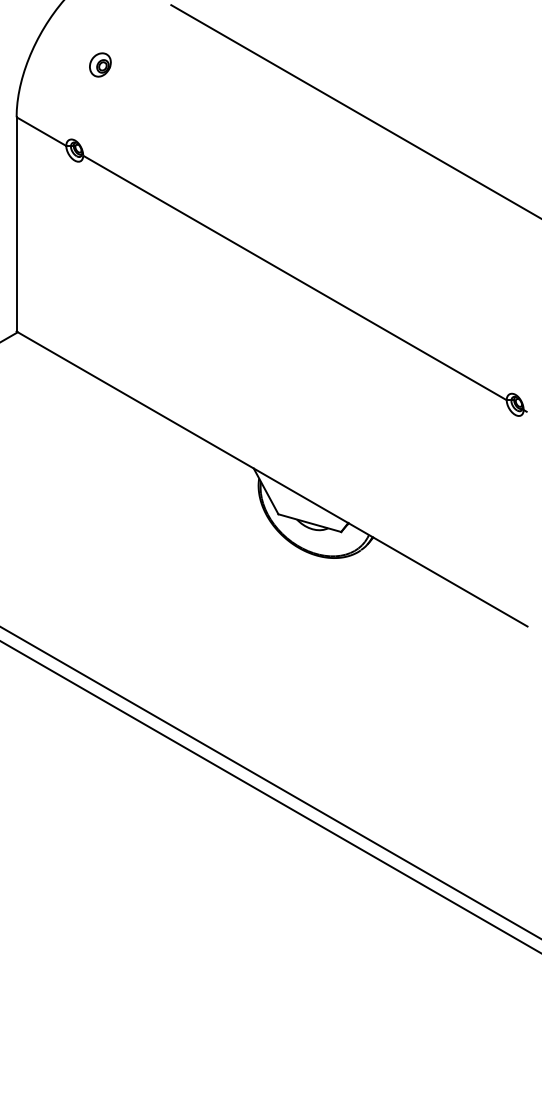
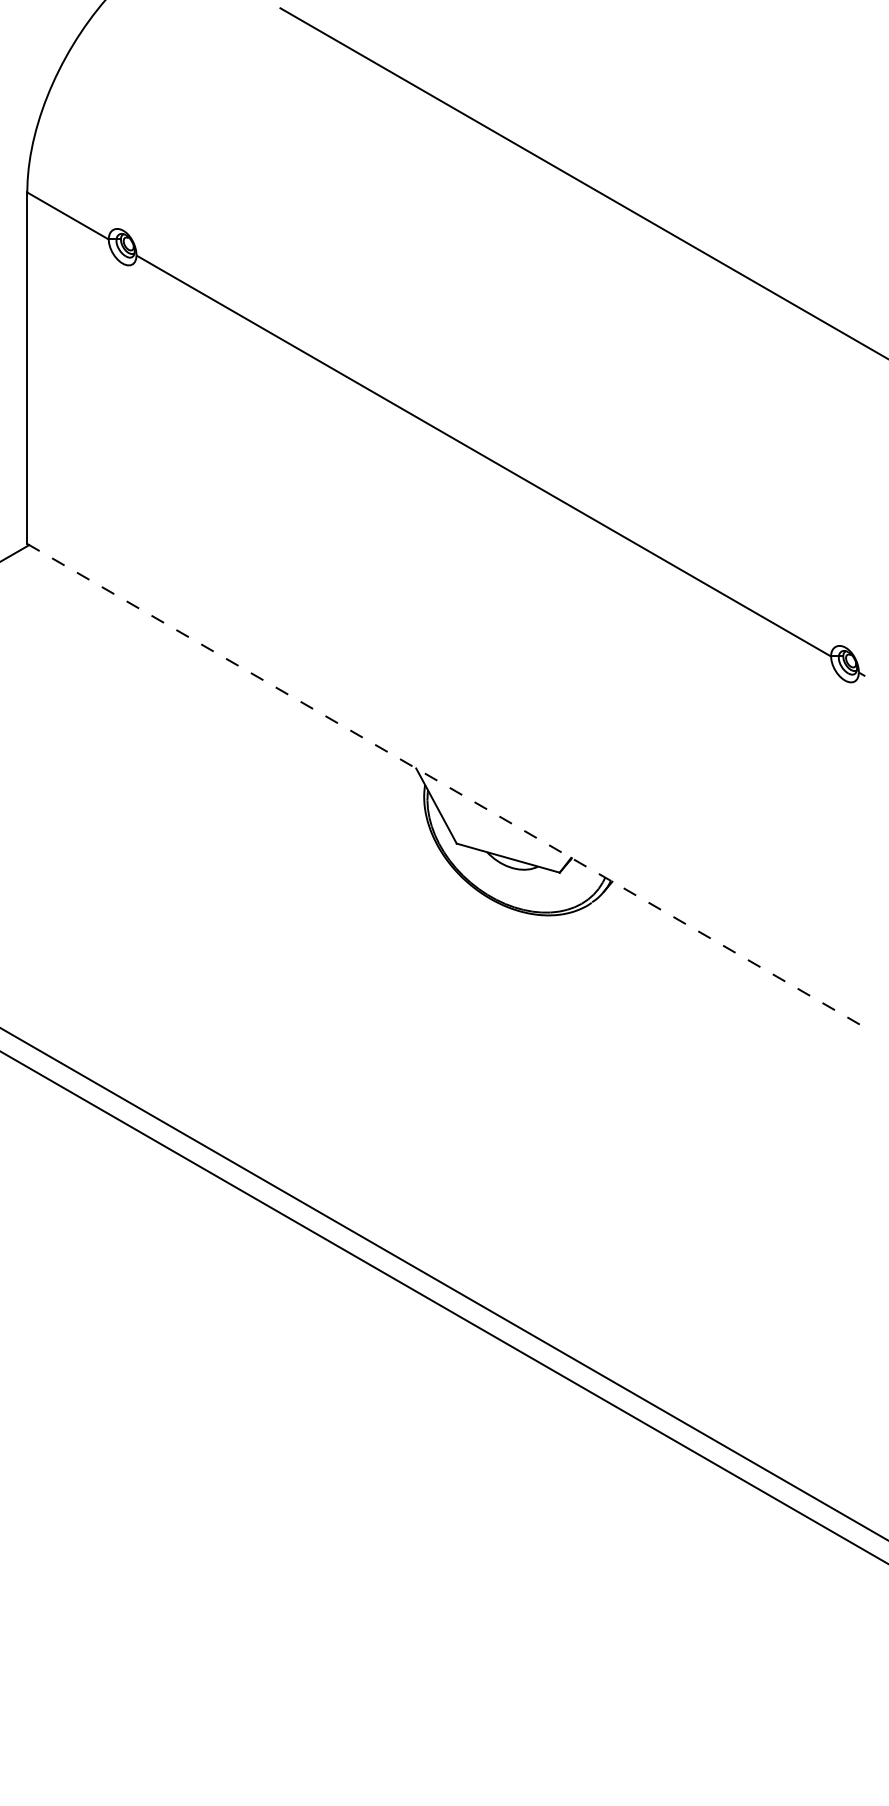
part: (100, 64) -> (164, 105), removed
line: (272, 479) -> (446, 786), solid -> dashed

